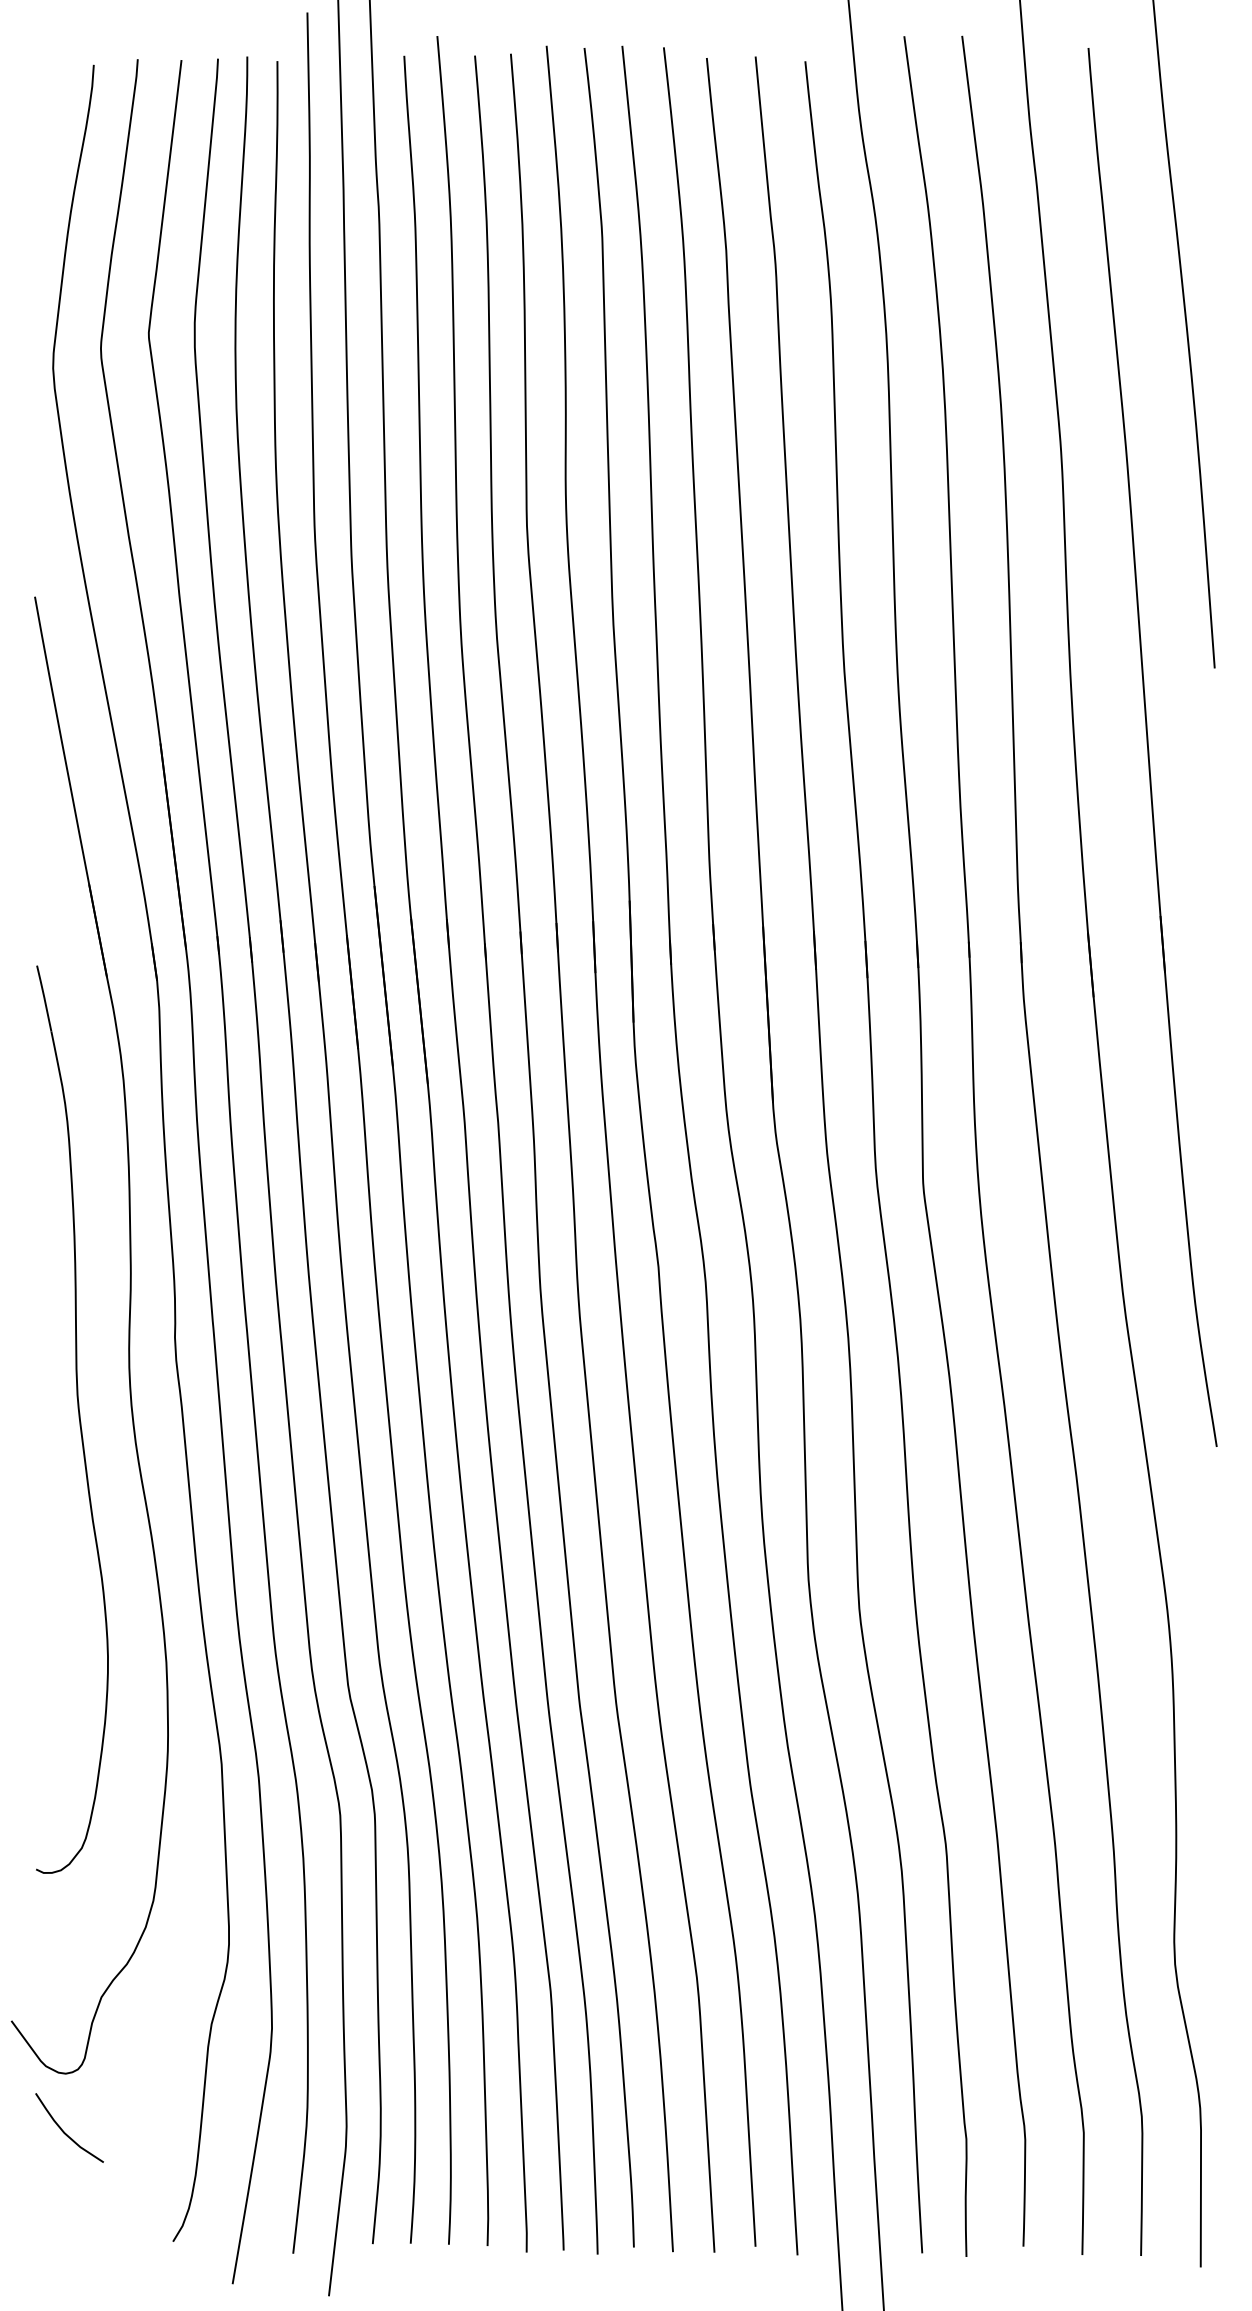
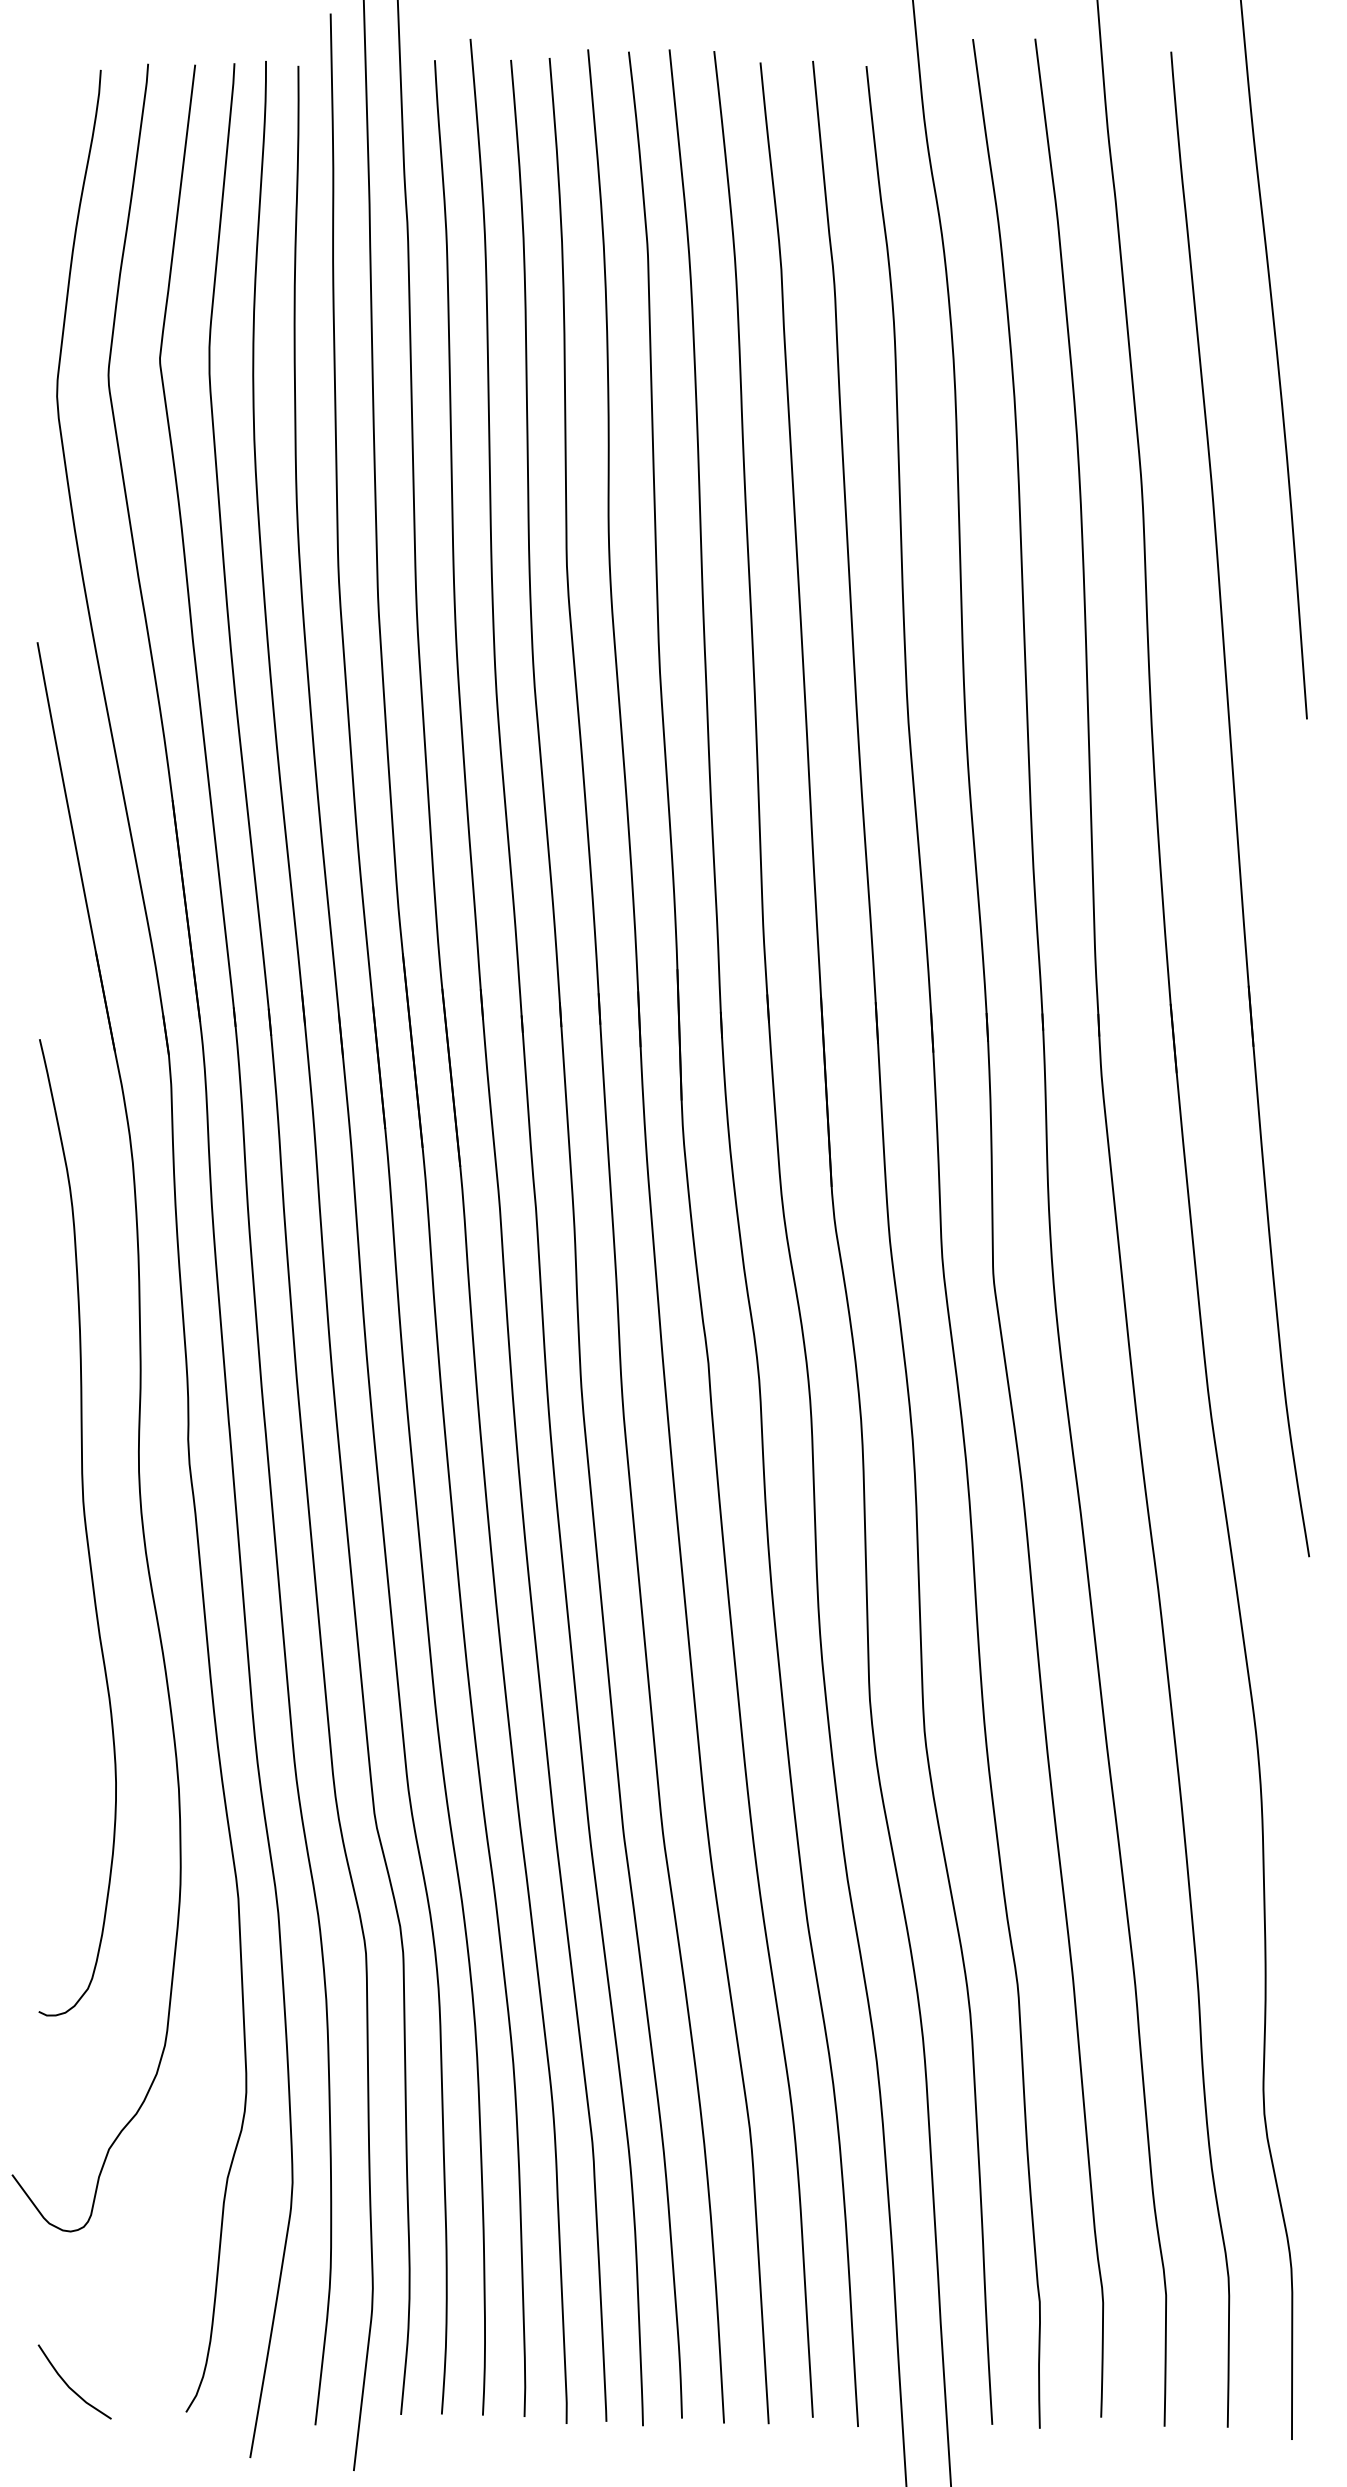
curve: (64, 2132) -> (69, 2386), moved

